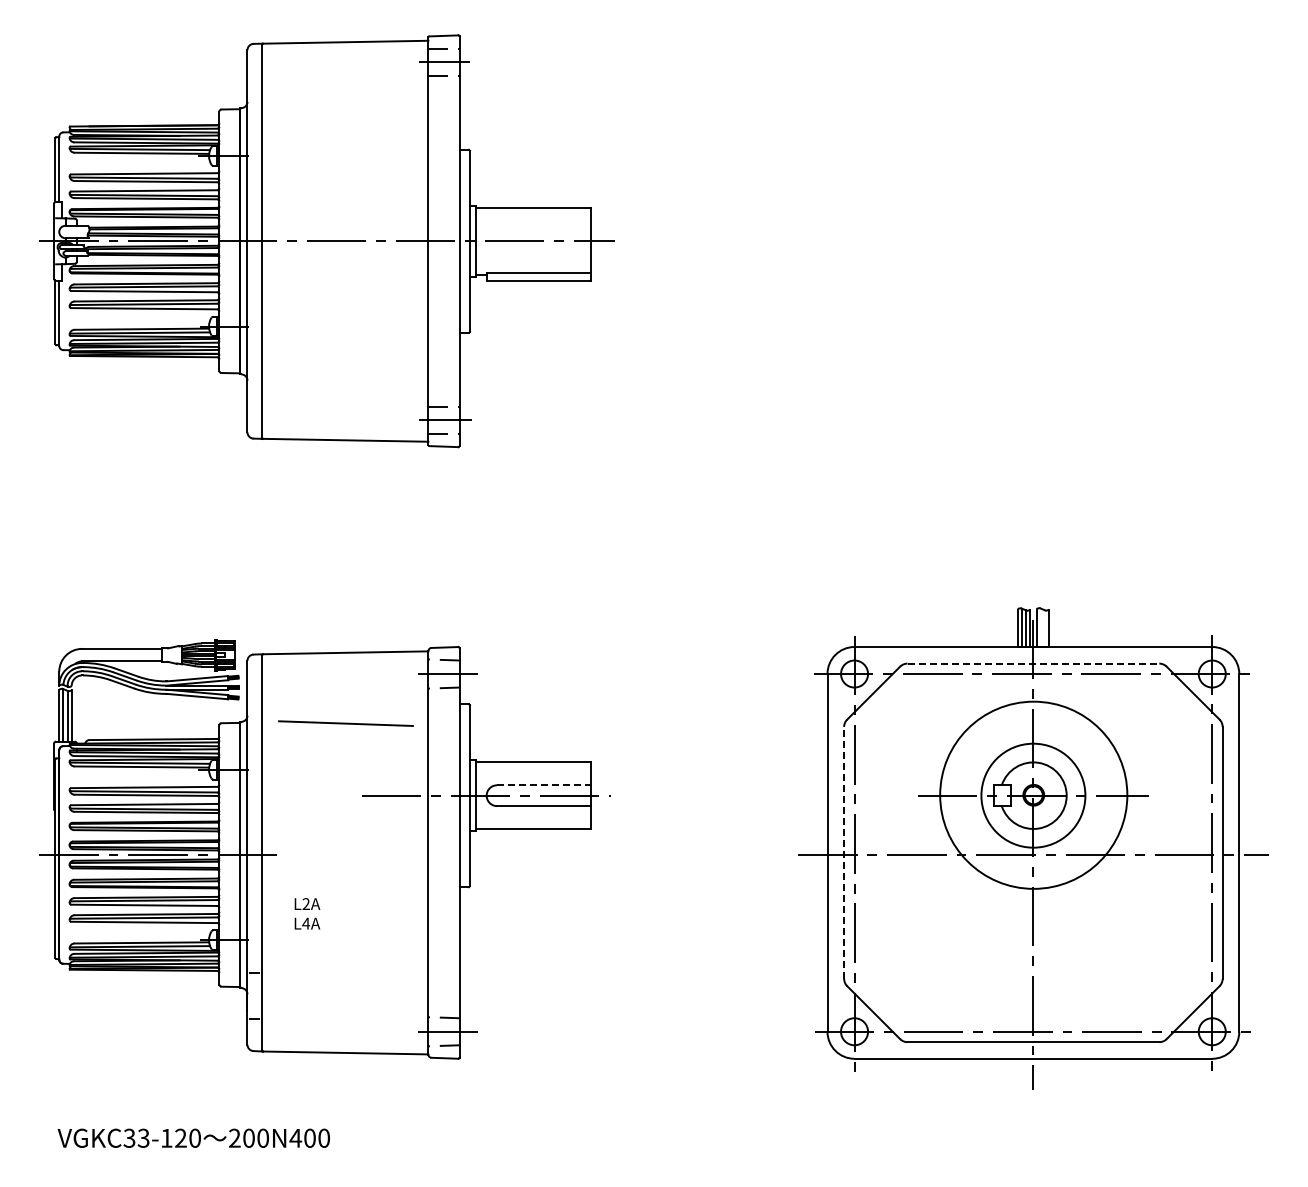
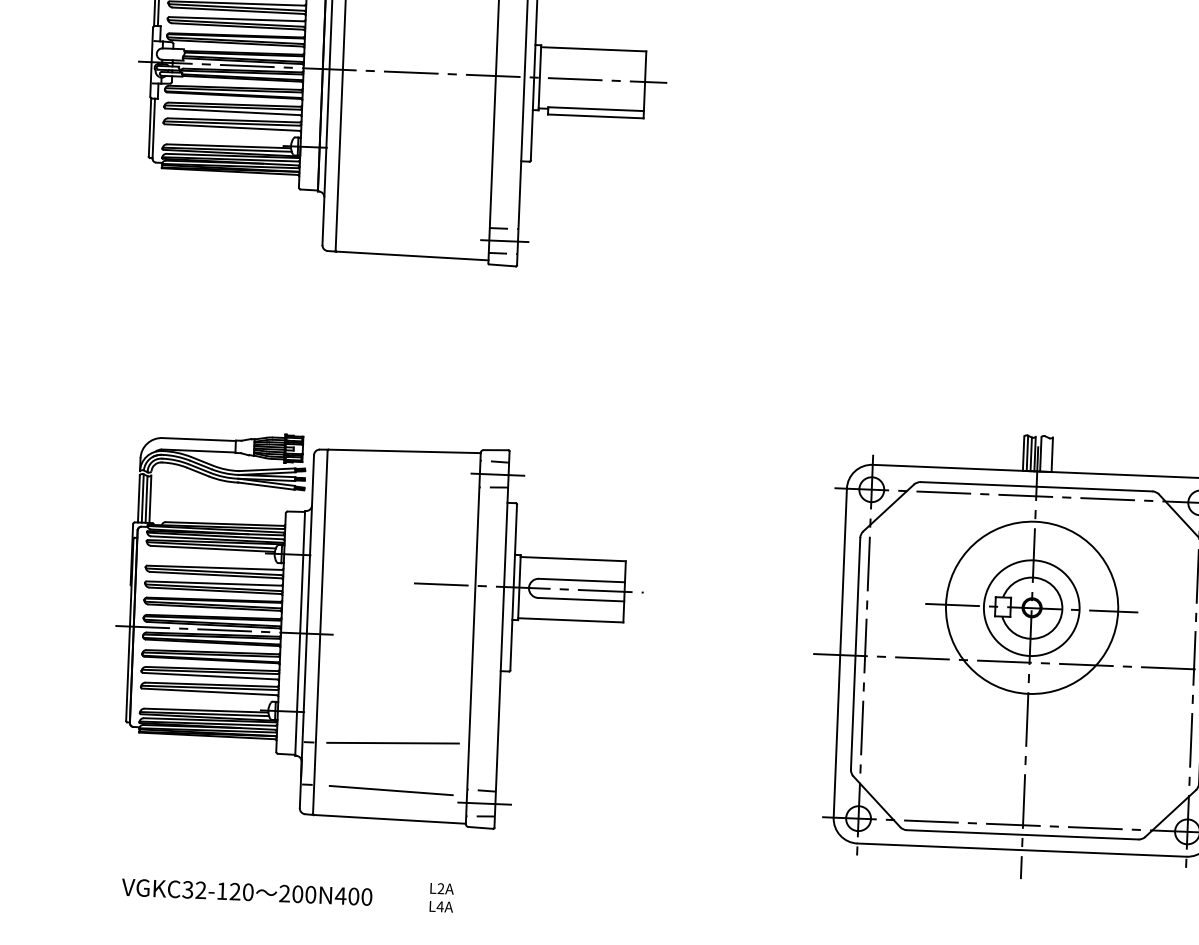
line: (1033, 663) -> (1036, 486), dashed -> solid
line: (345, 723) -> (390, 790), moved
line: (543, 785) -> (581, 580), dashed -> solid
line: (844, 852) -> (855, 653), dashed -> solid
text: (307, 913) -> (441, 897), moved
line: (345, 969) -> (392, 742), added
text: (143, 1138) -> (200, 890), VGKC33-120 -> VGKC32-120

